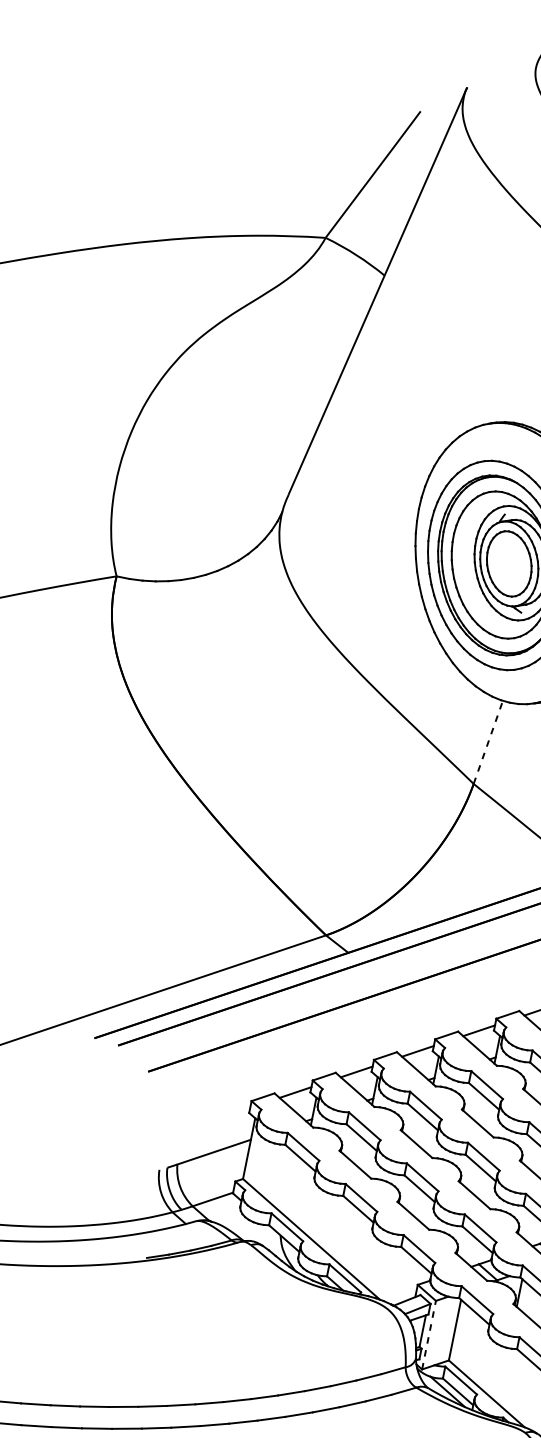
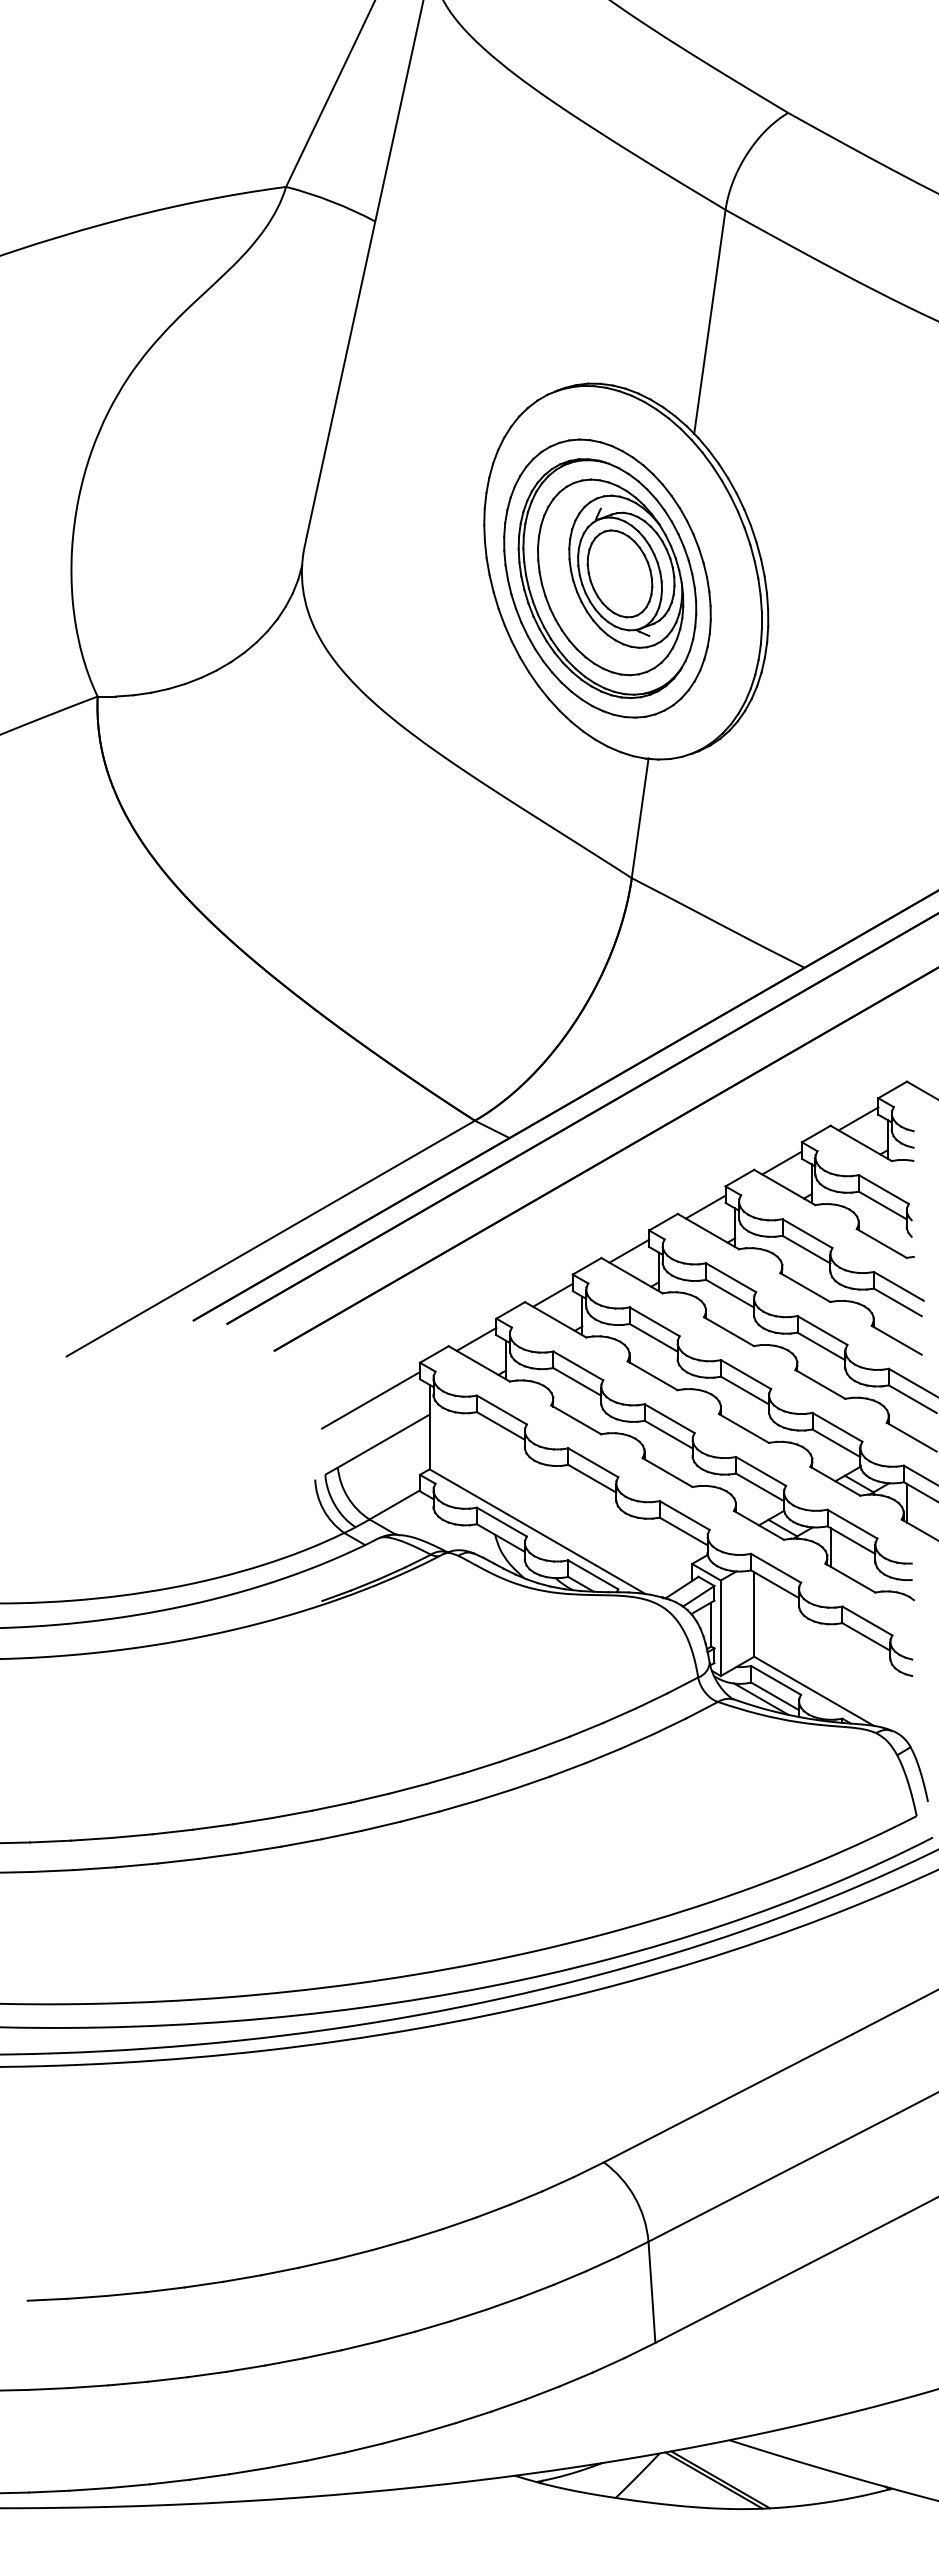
line: (488, 741) -> (640, 817), dashed -> solid
line: (211, 1121) -> (371, 1400), added
line: (428, 1335) -> (720, 1628), dashed -> solid

